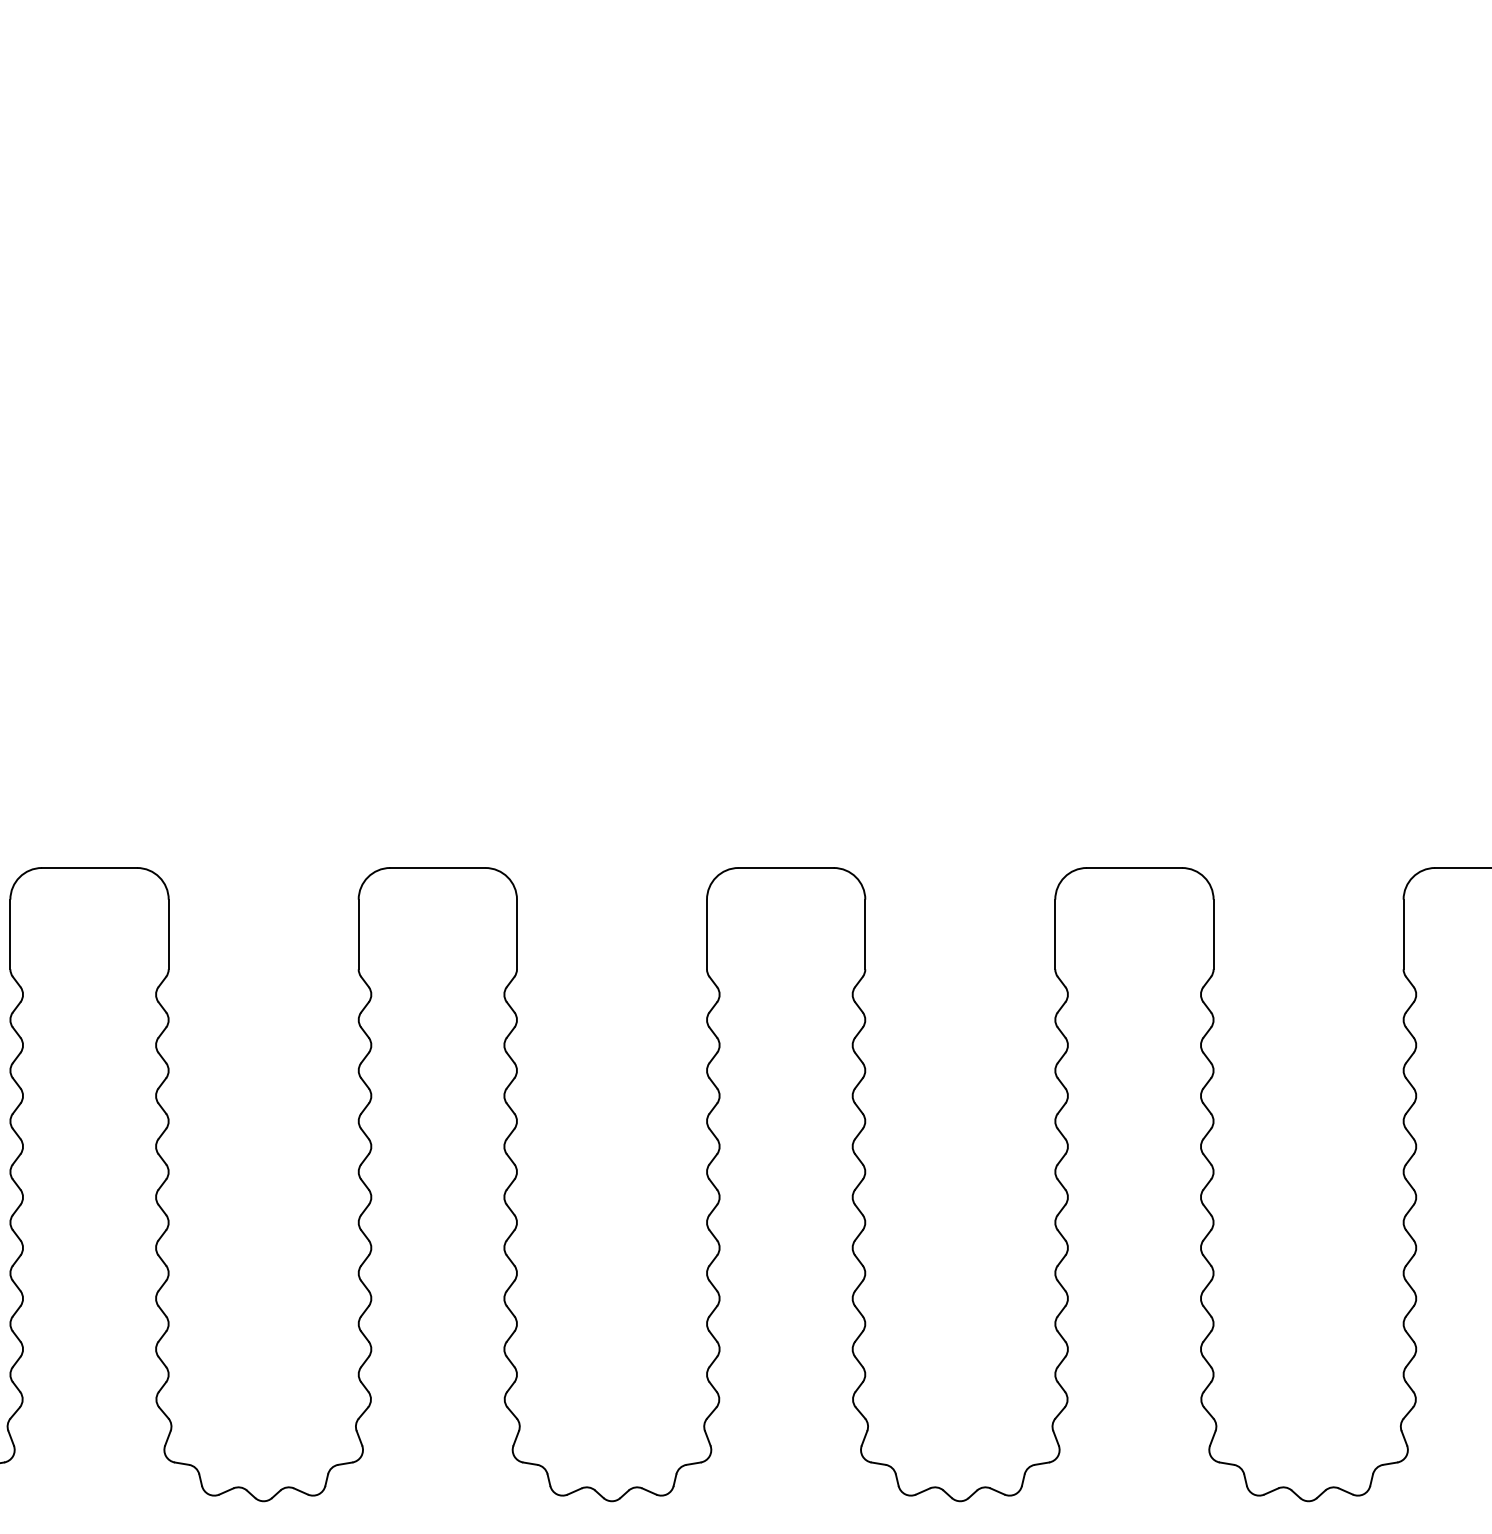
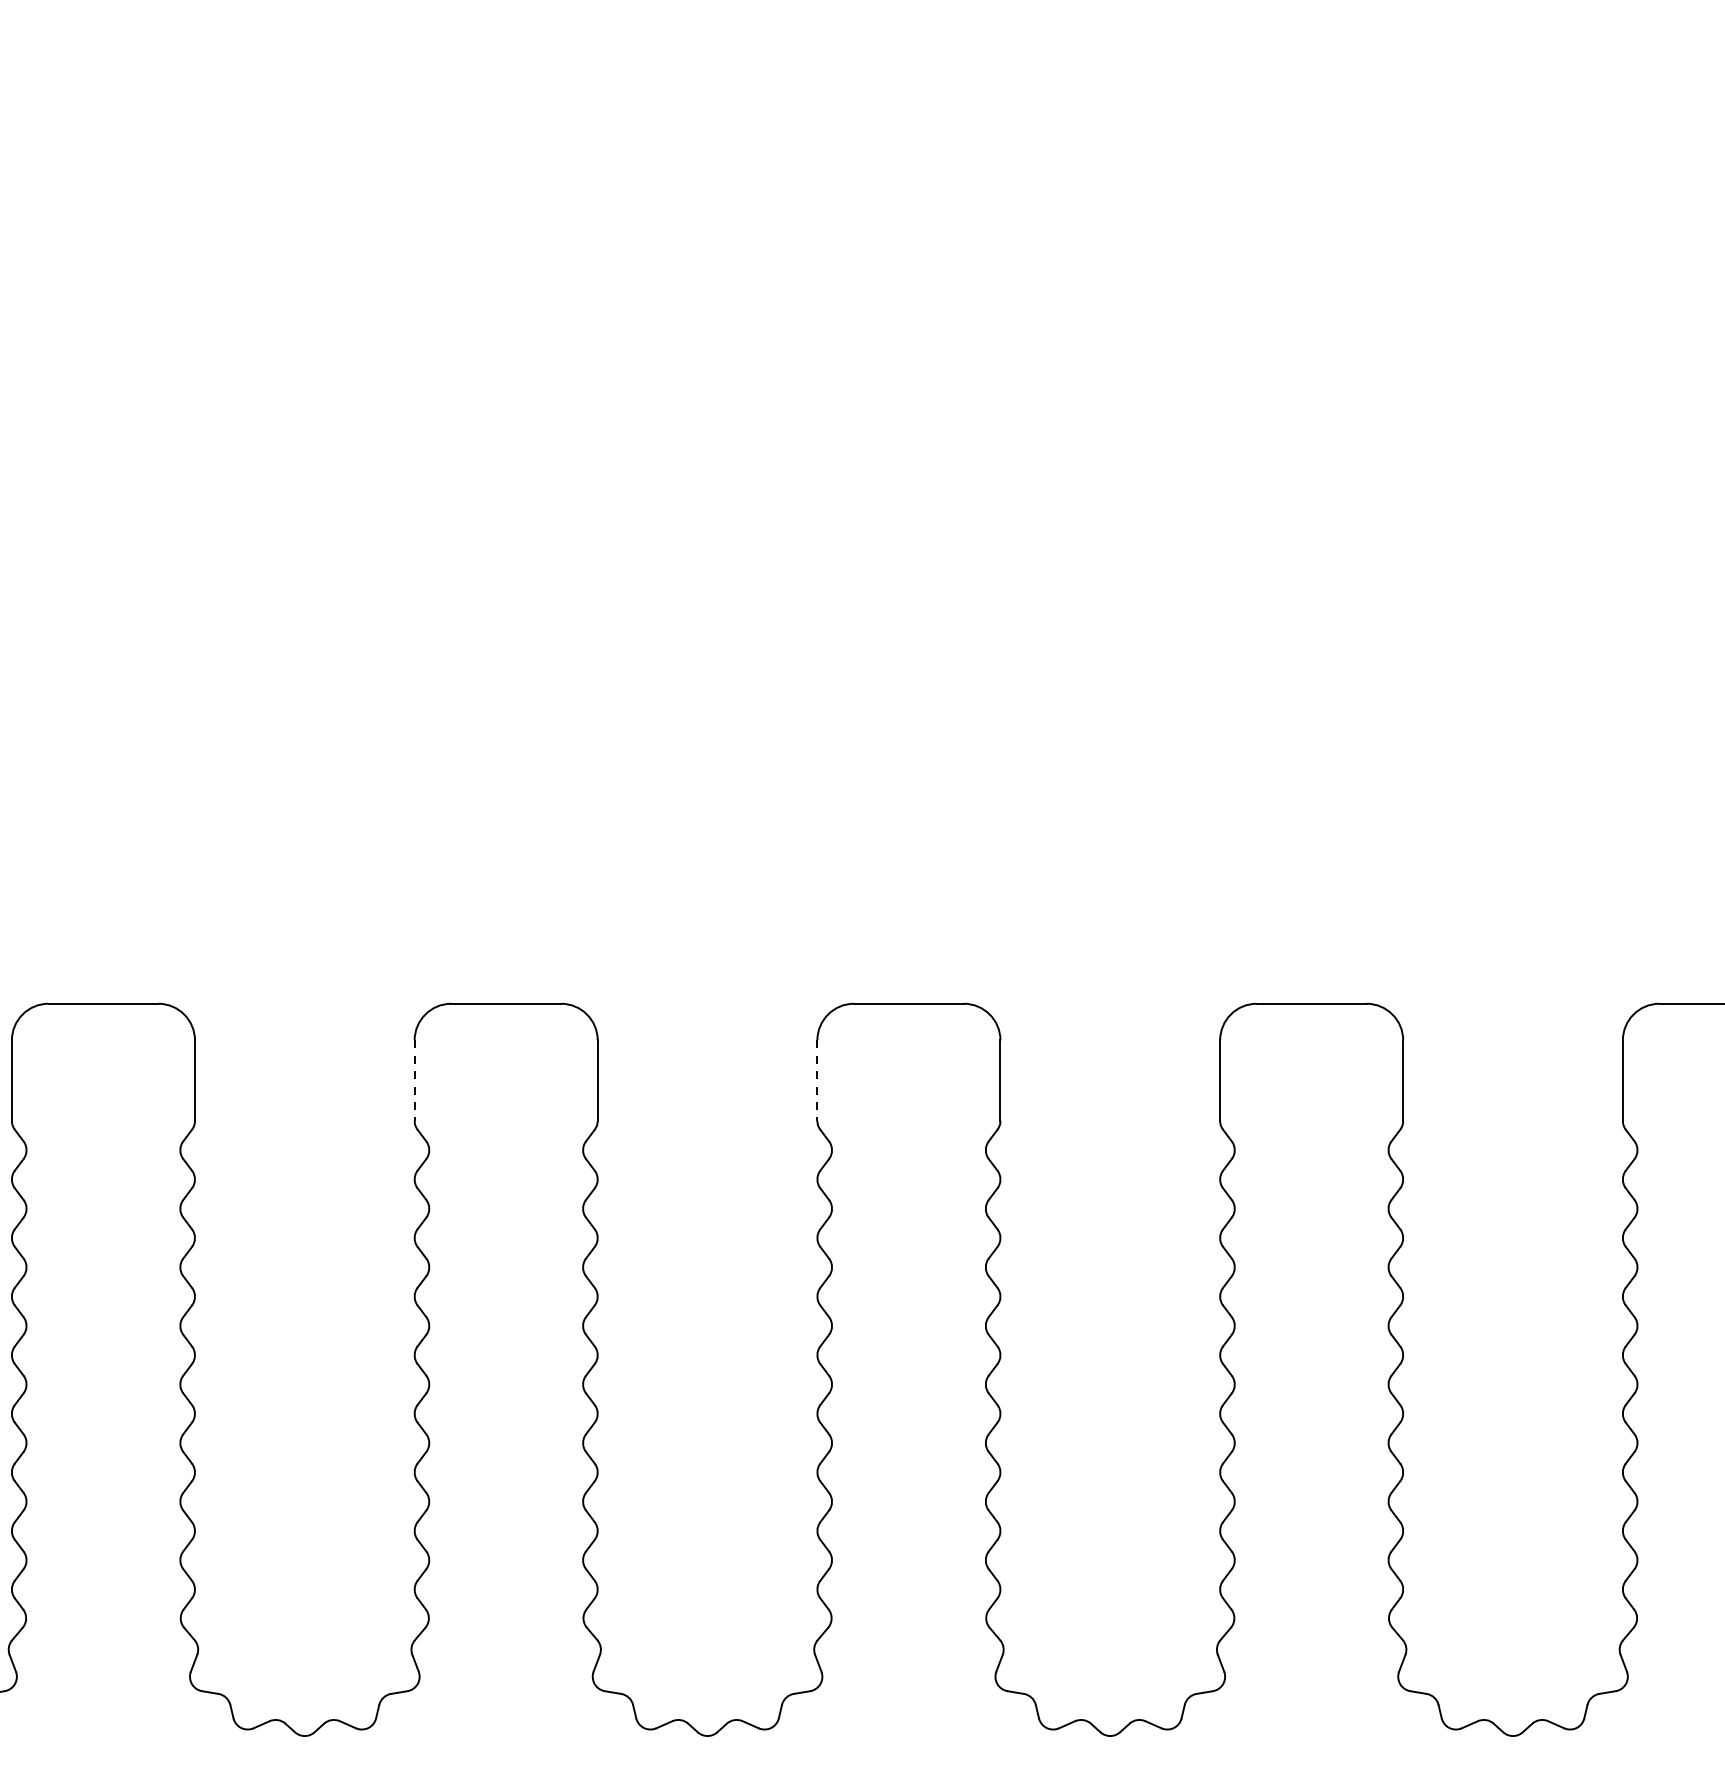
line: (358, 934) -> (414, 1080), solid -> dashed
line: (707, 934) -> (817, 1080), solid -> dashed

